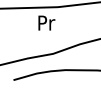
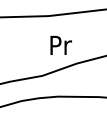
text: (46, 22) -> (60, 44), moved

